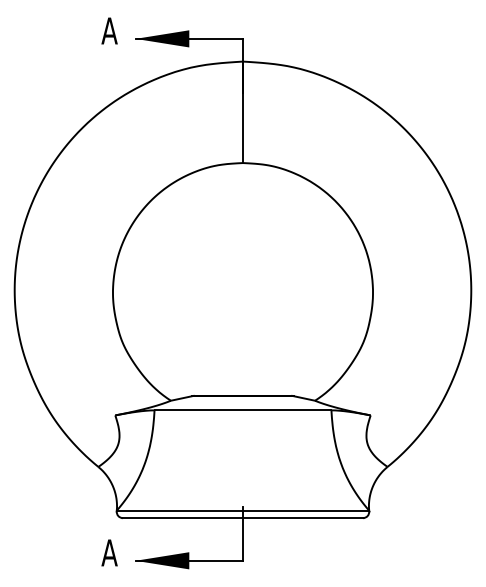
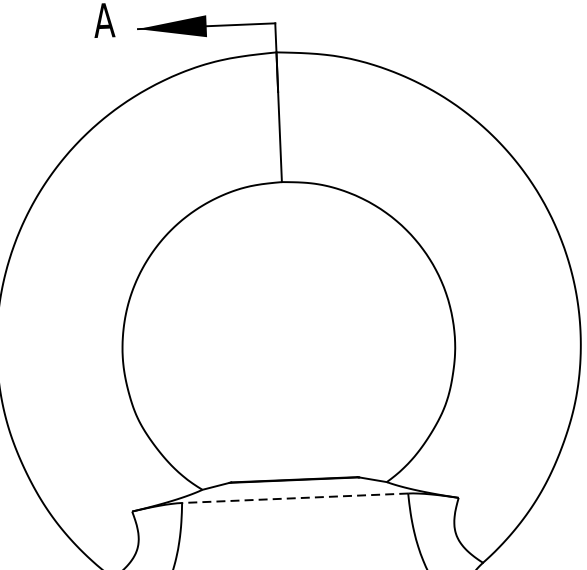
line: (242, 410) -> (294, 498), solid -> dashed

